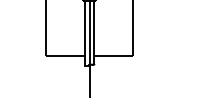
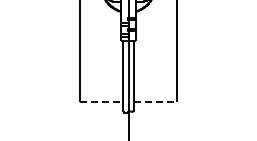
line: (66, 55) -> (102, 101), solid -> dashed
line: (114, 55) -> (155, 101), solid -> dashed

